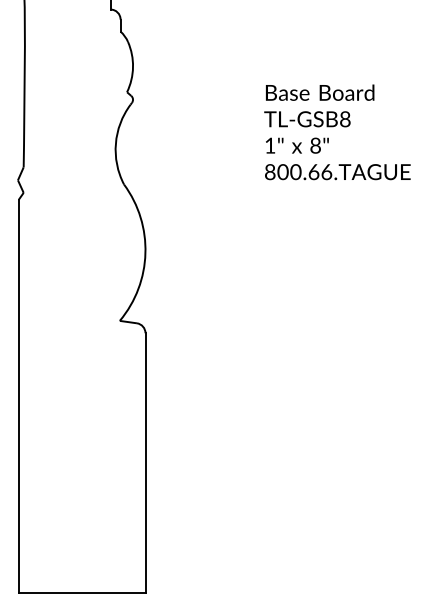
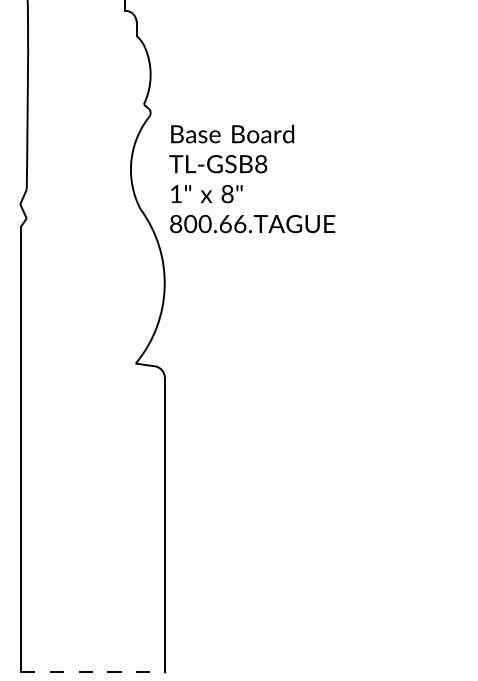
text: (337, 131) -> (252, 178), moved
line: (81, 593) -> (92, 672), solid -> dashed

